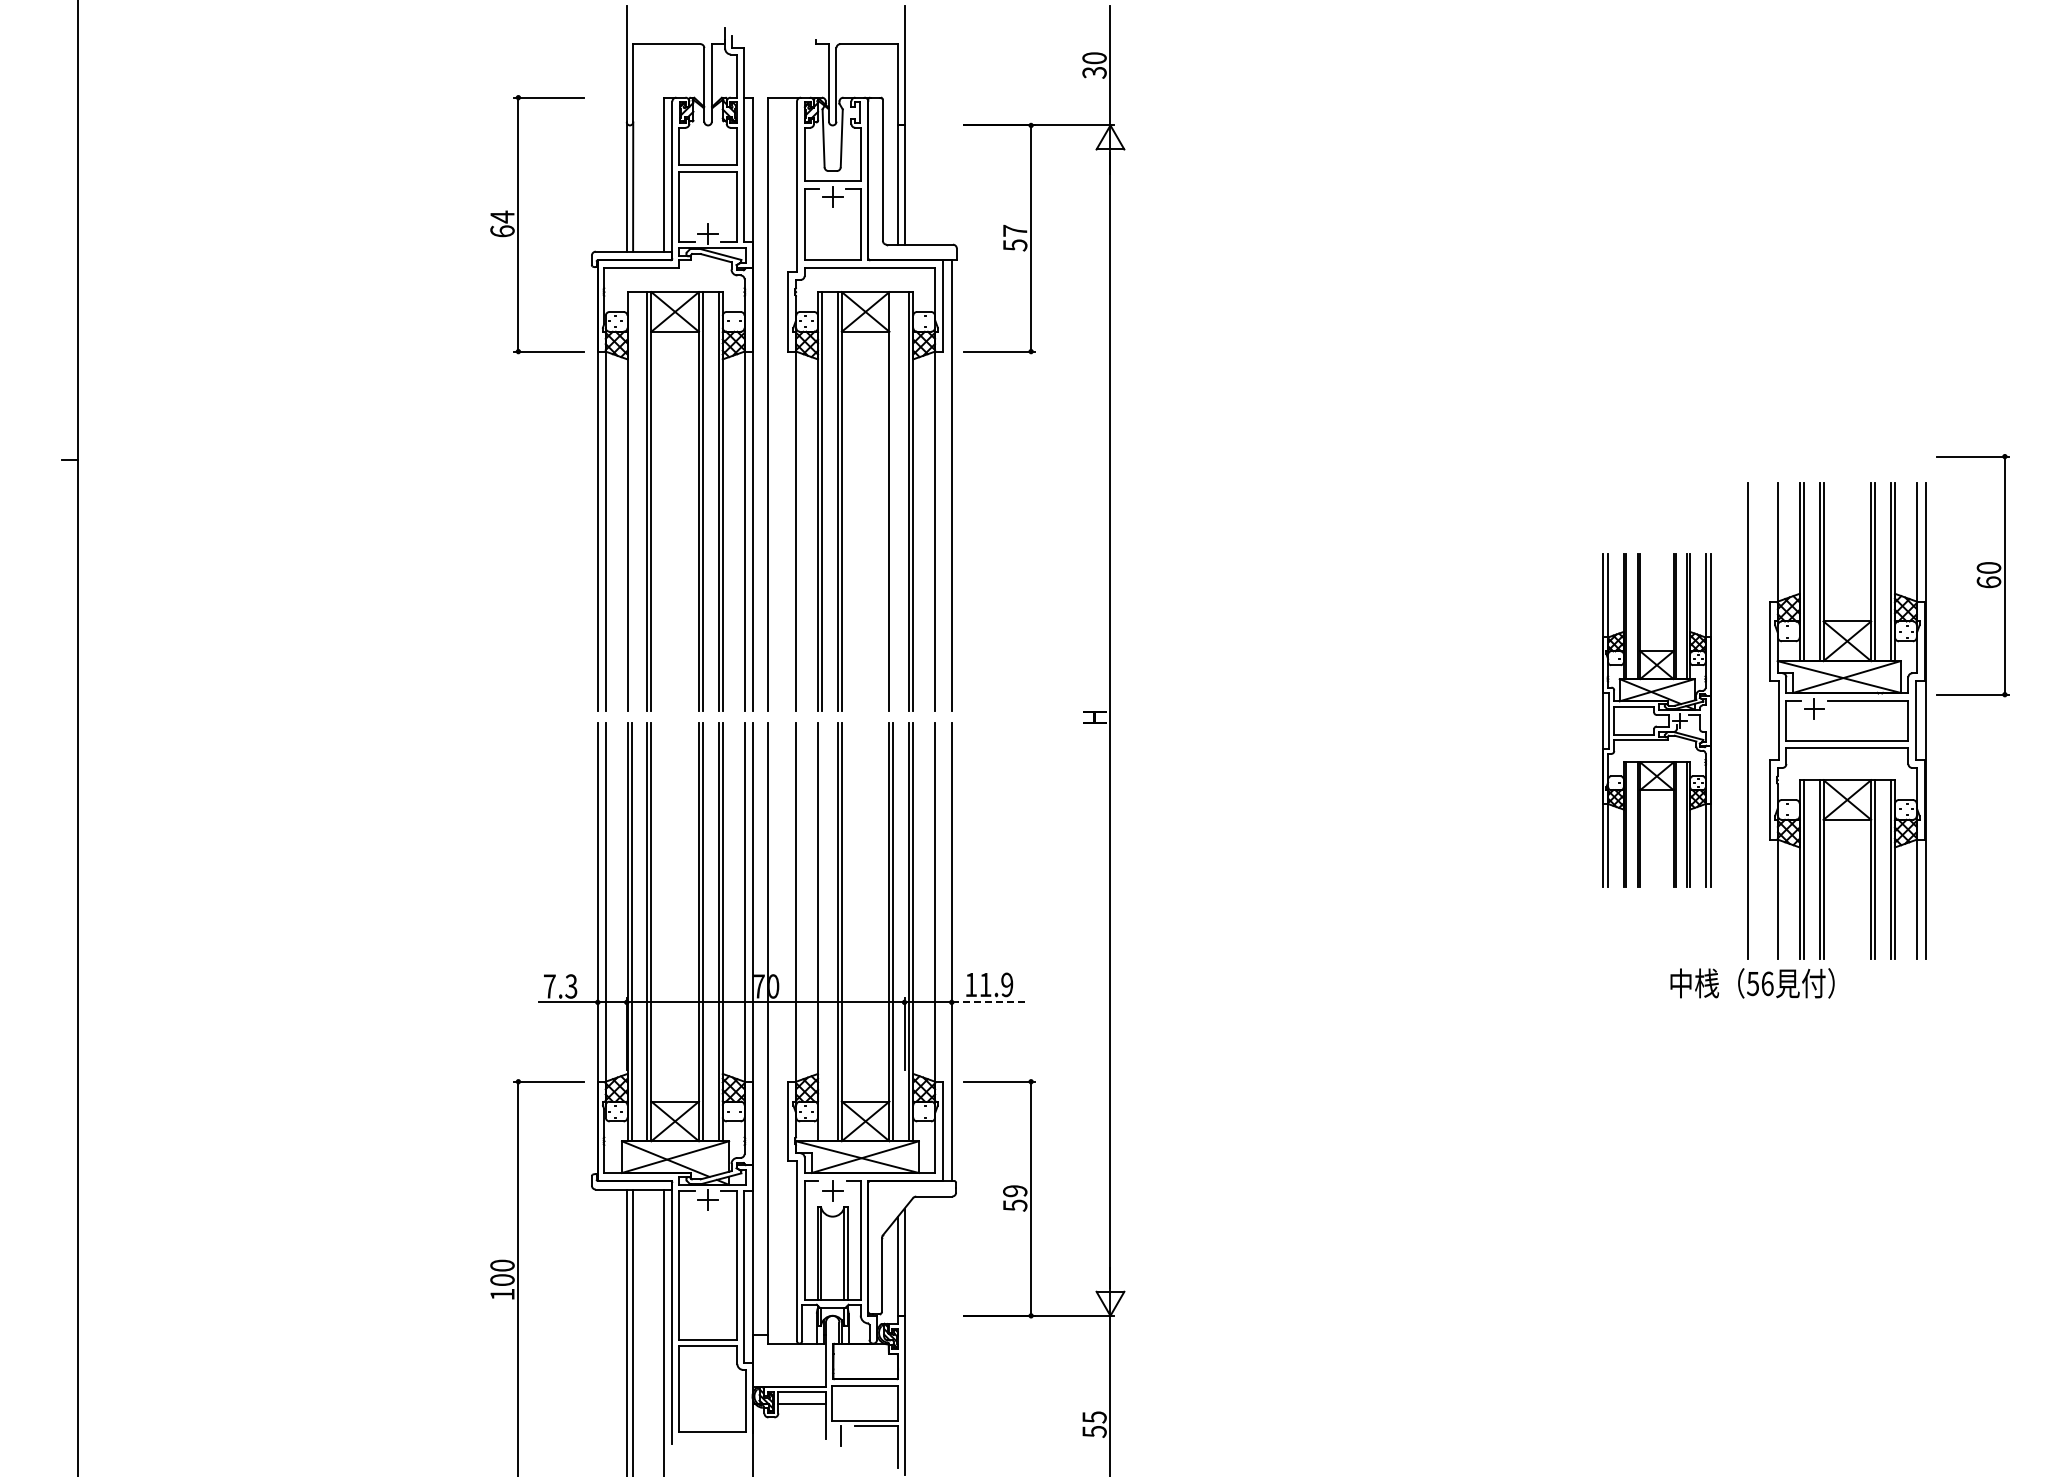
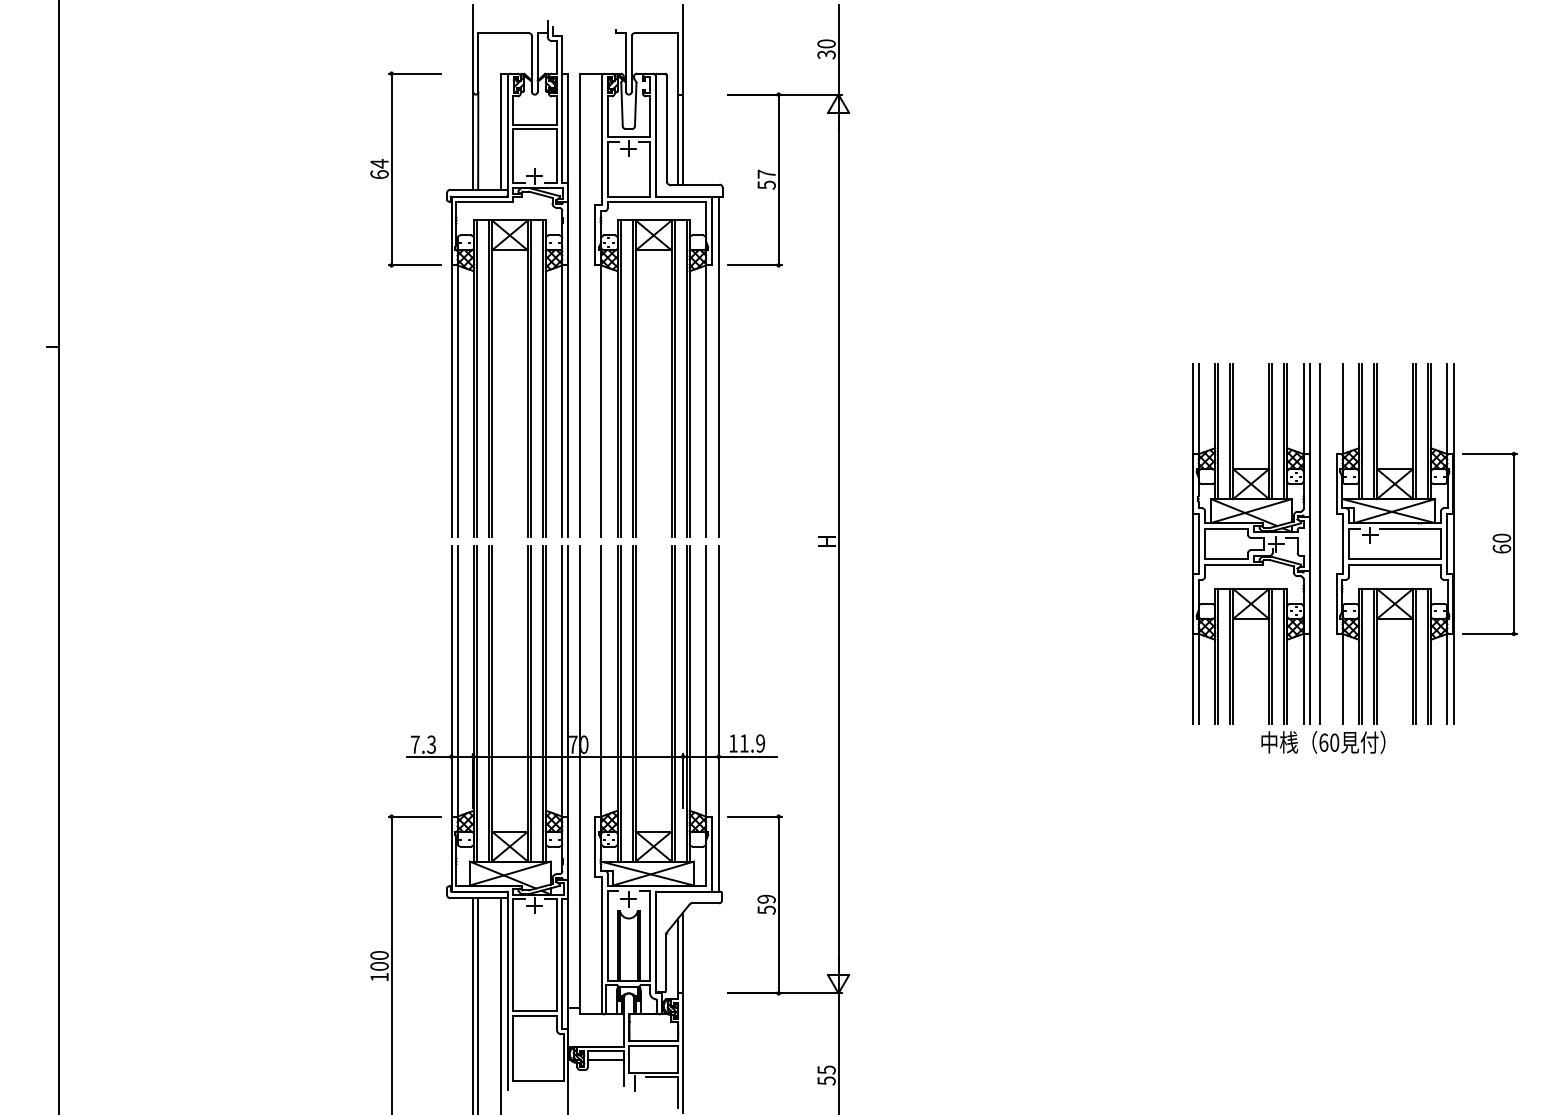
line: (631, 501) -> (476, 378), added
line: (893, 501) -> (674, 378), added
part: (1972, 575) -> (1489, 543), moved
part: (1656, 720) -> (1250, 543), size x1.43
line: (822, 931) -> (621, 703), added
text: (1760, 983) -> (1329, 742), 56 -> 60
line: (990, 1002) -> (748, 756), dashed -> solid

